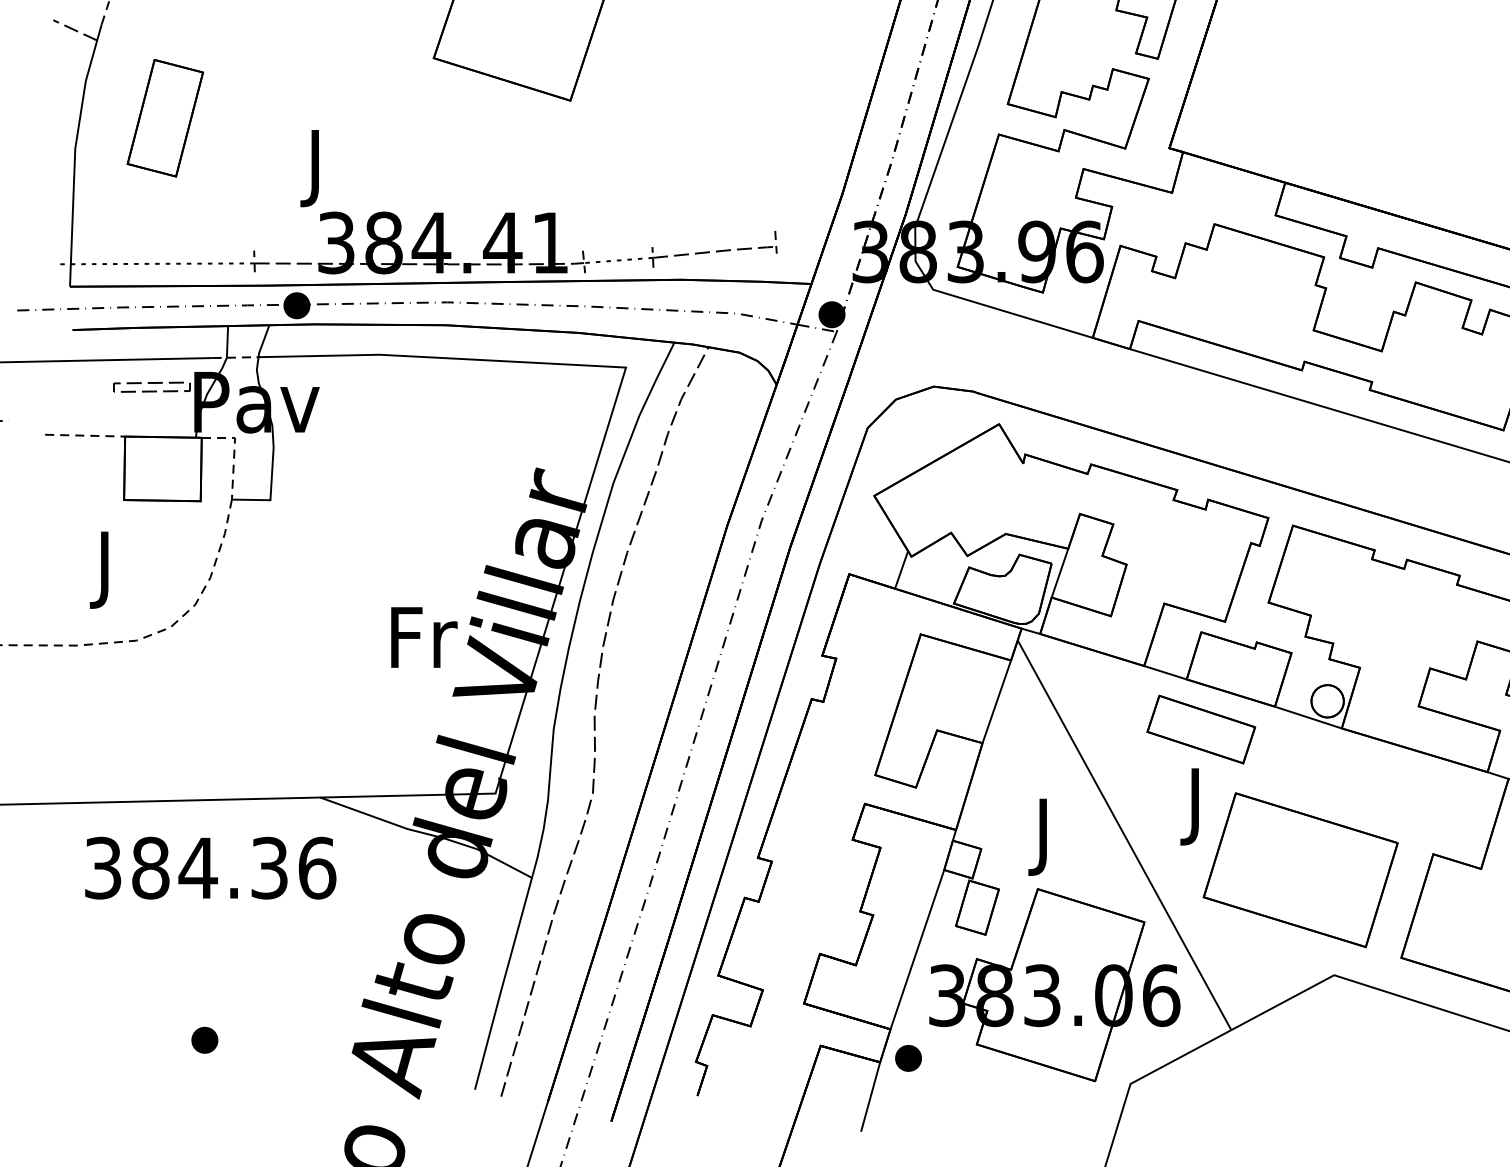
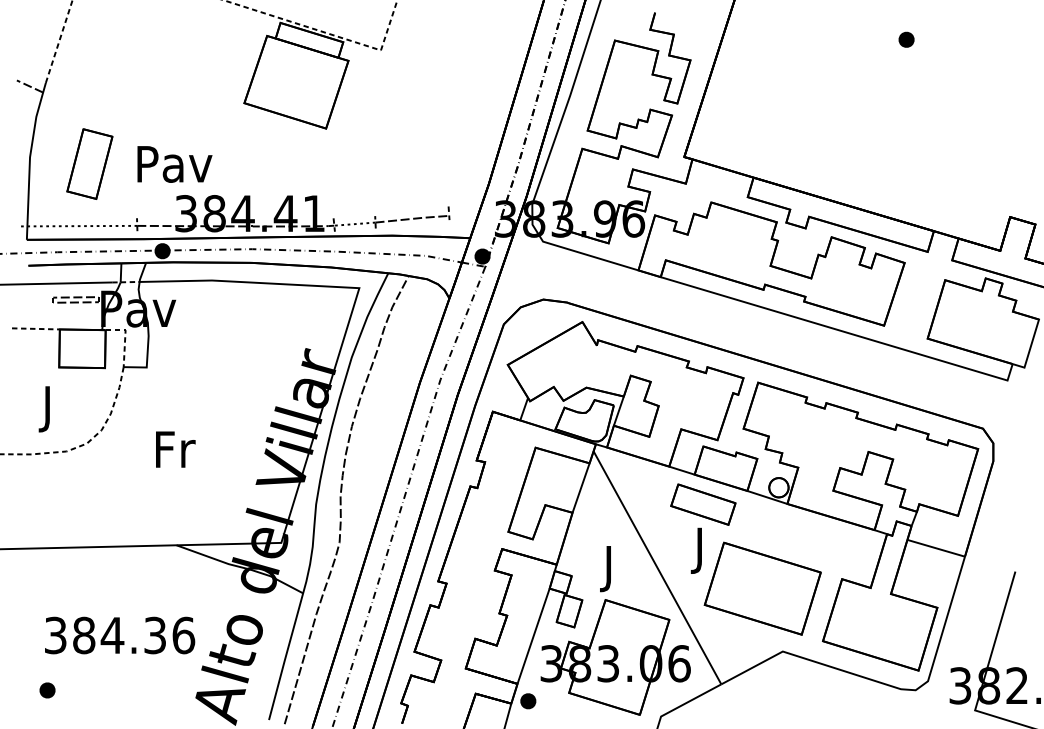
part: (164, 117) -> (89, 163), moved
text: (316, 169) -> (174, 169), J -> Pav
text: (423, 637) -> (175, 449), moved
text: (211, 868) -> (120, 635), moved
part: (204, 1040) -> (47, 690), moved

